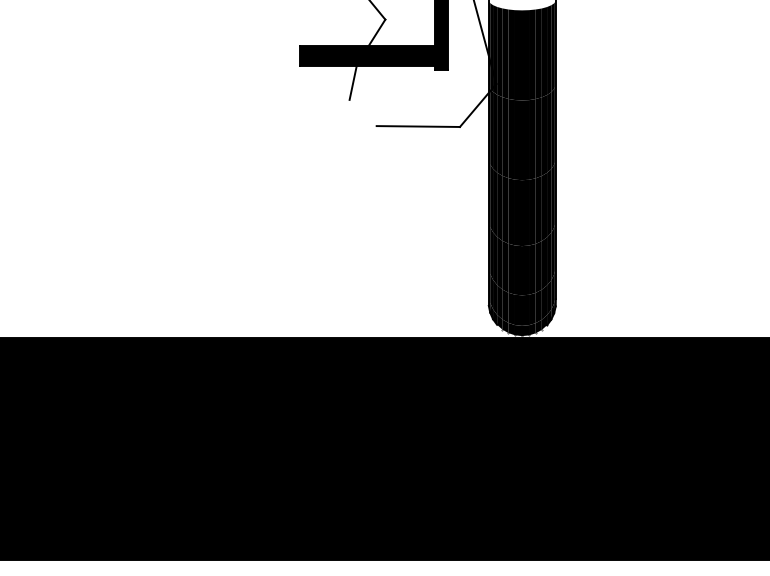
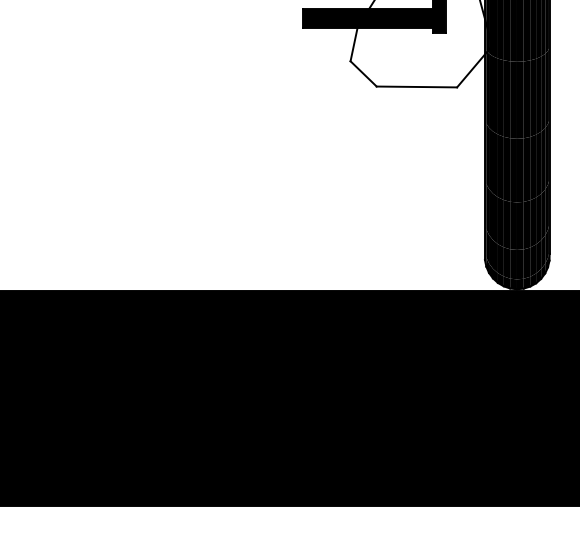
line: (362, 112) -> (362, 73), added

